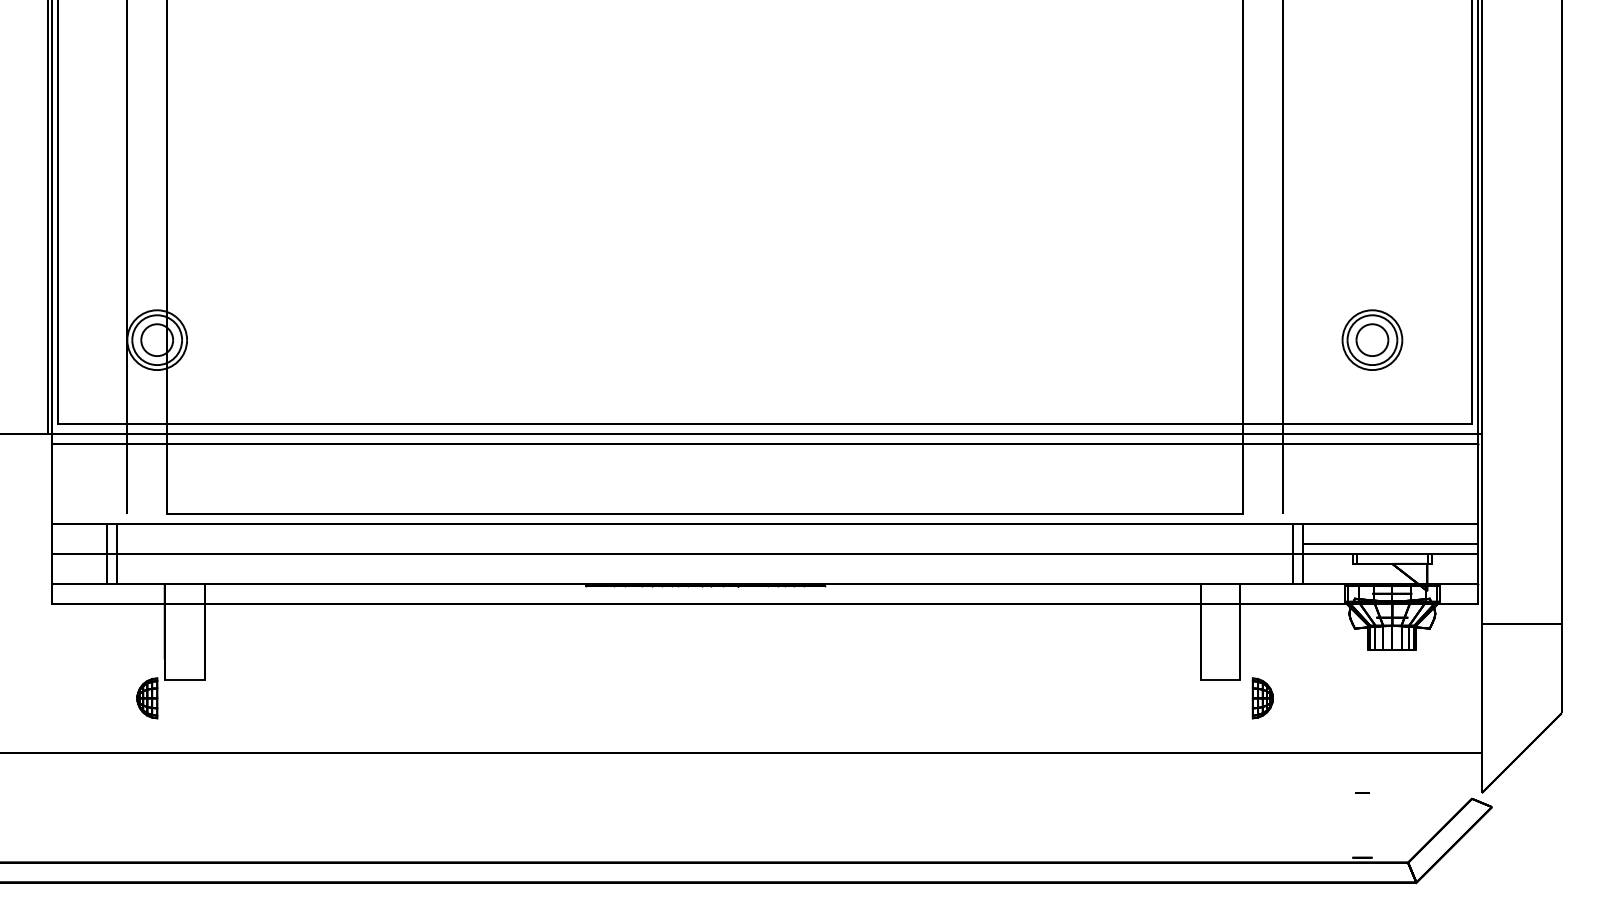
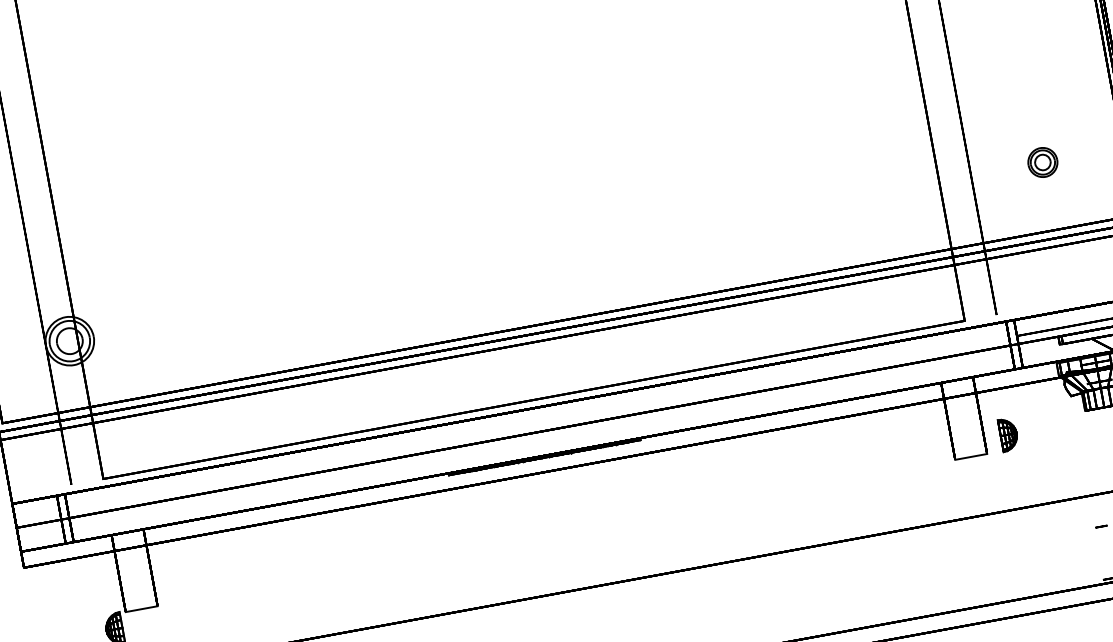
part: (1372, 339) -> (1042, 162), size x0.6
part: (1262, 698) -> (1008, 434), moved

